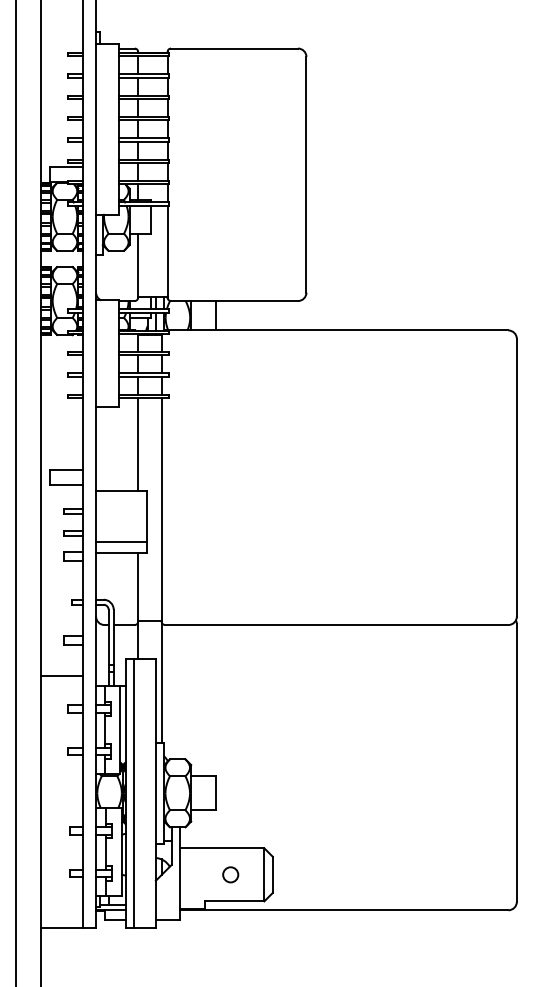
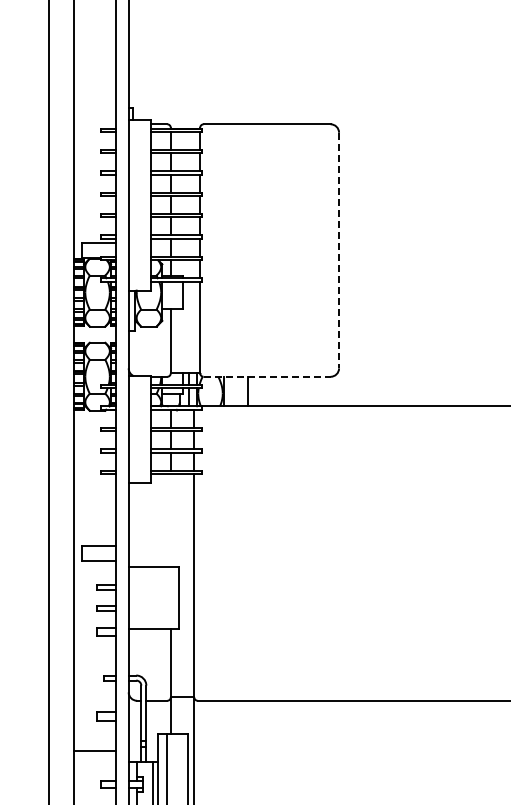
line: (306, 174) -> (339, 250), solid -> dashed
line: (234, 301) -> (267, 377), solid -> dashed
line: (138, 444) -> (171, 520), removed
line: (121, 541) -> (154, 617), removed

